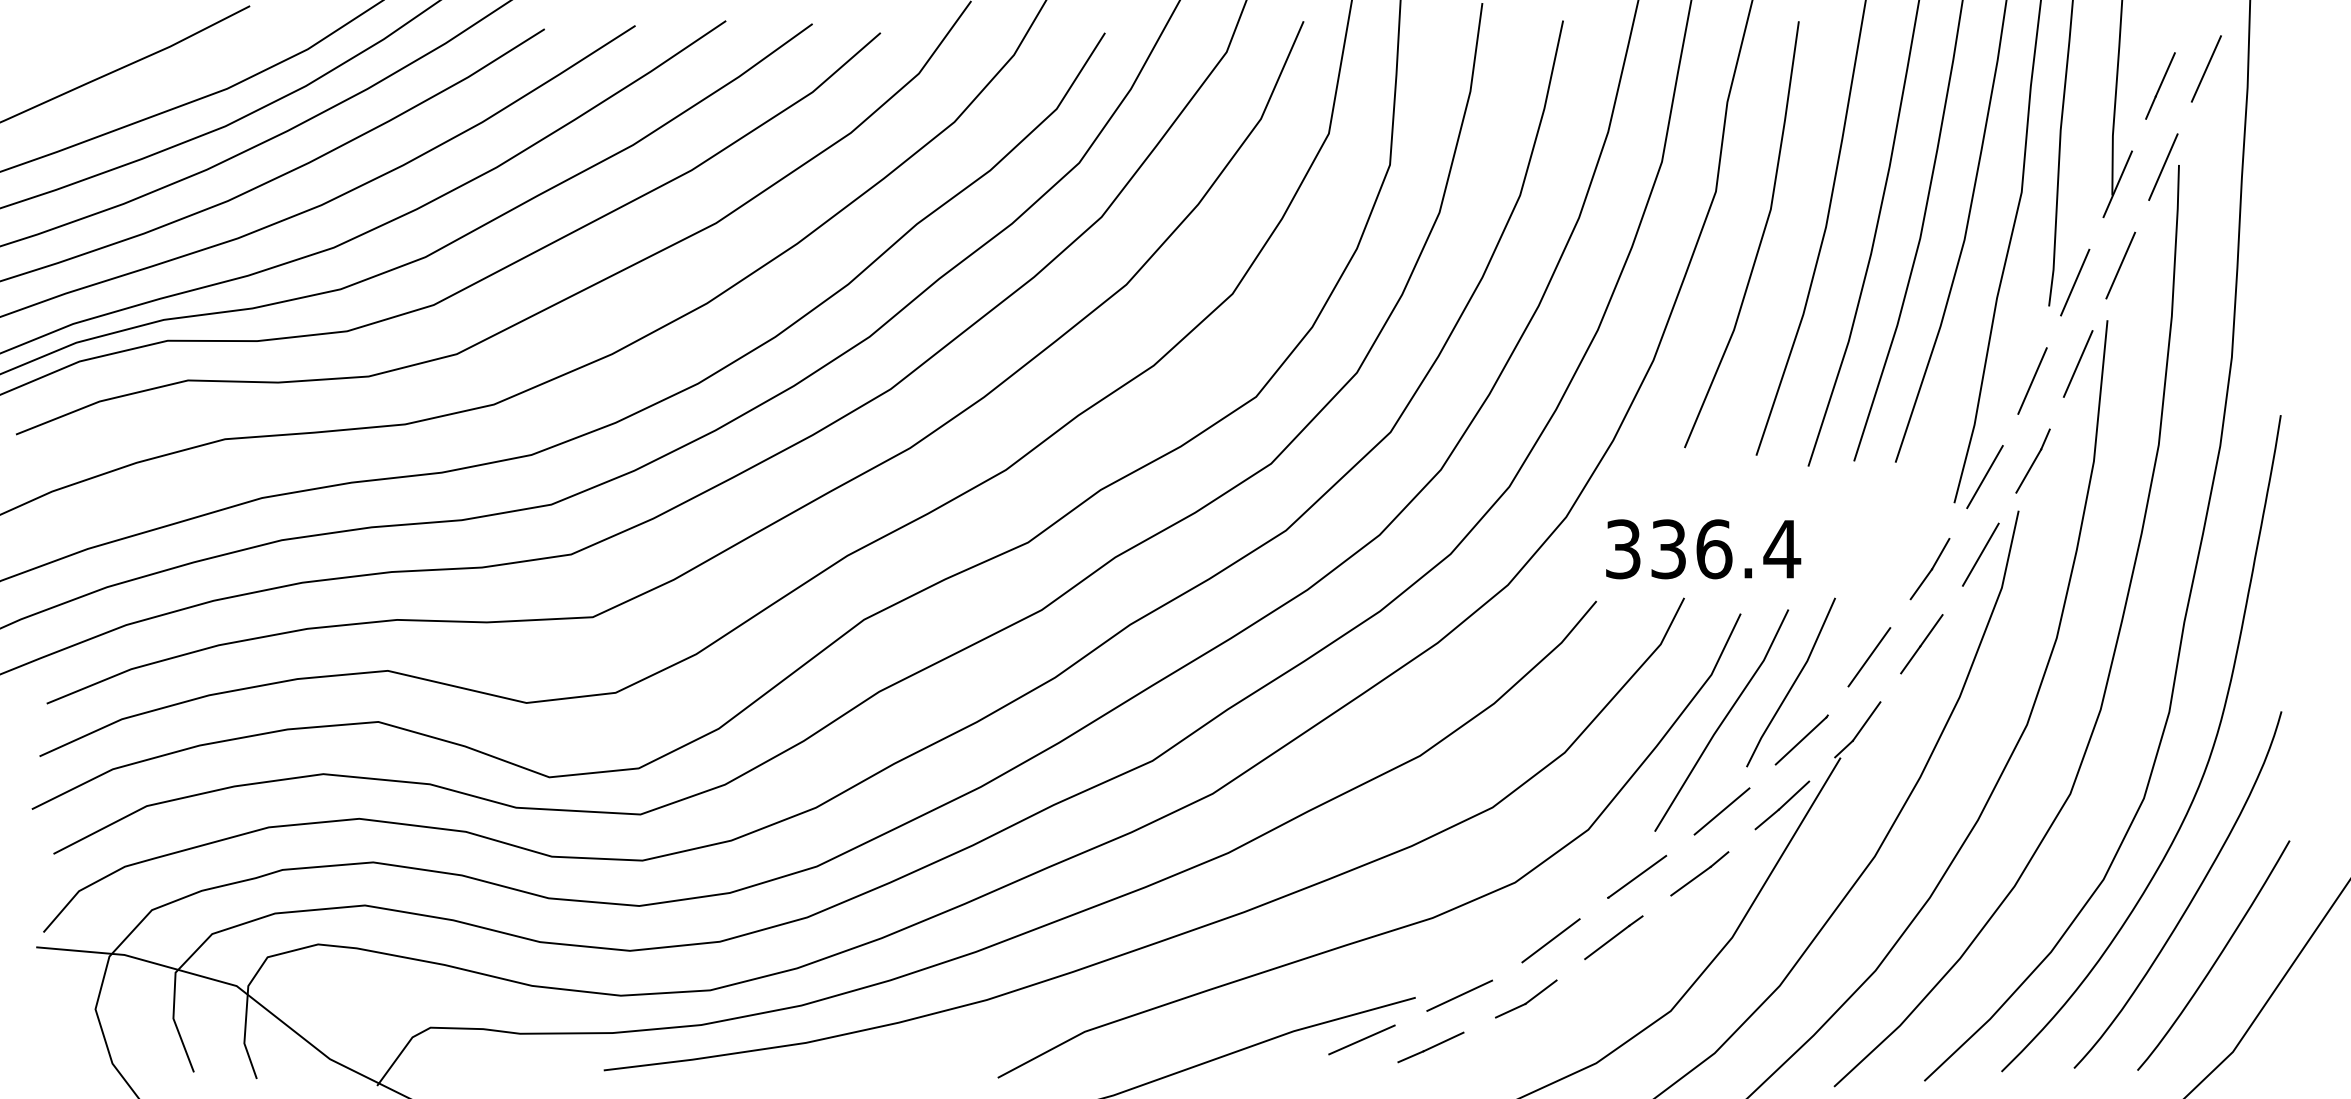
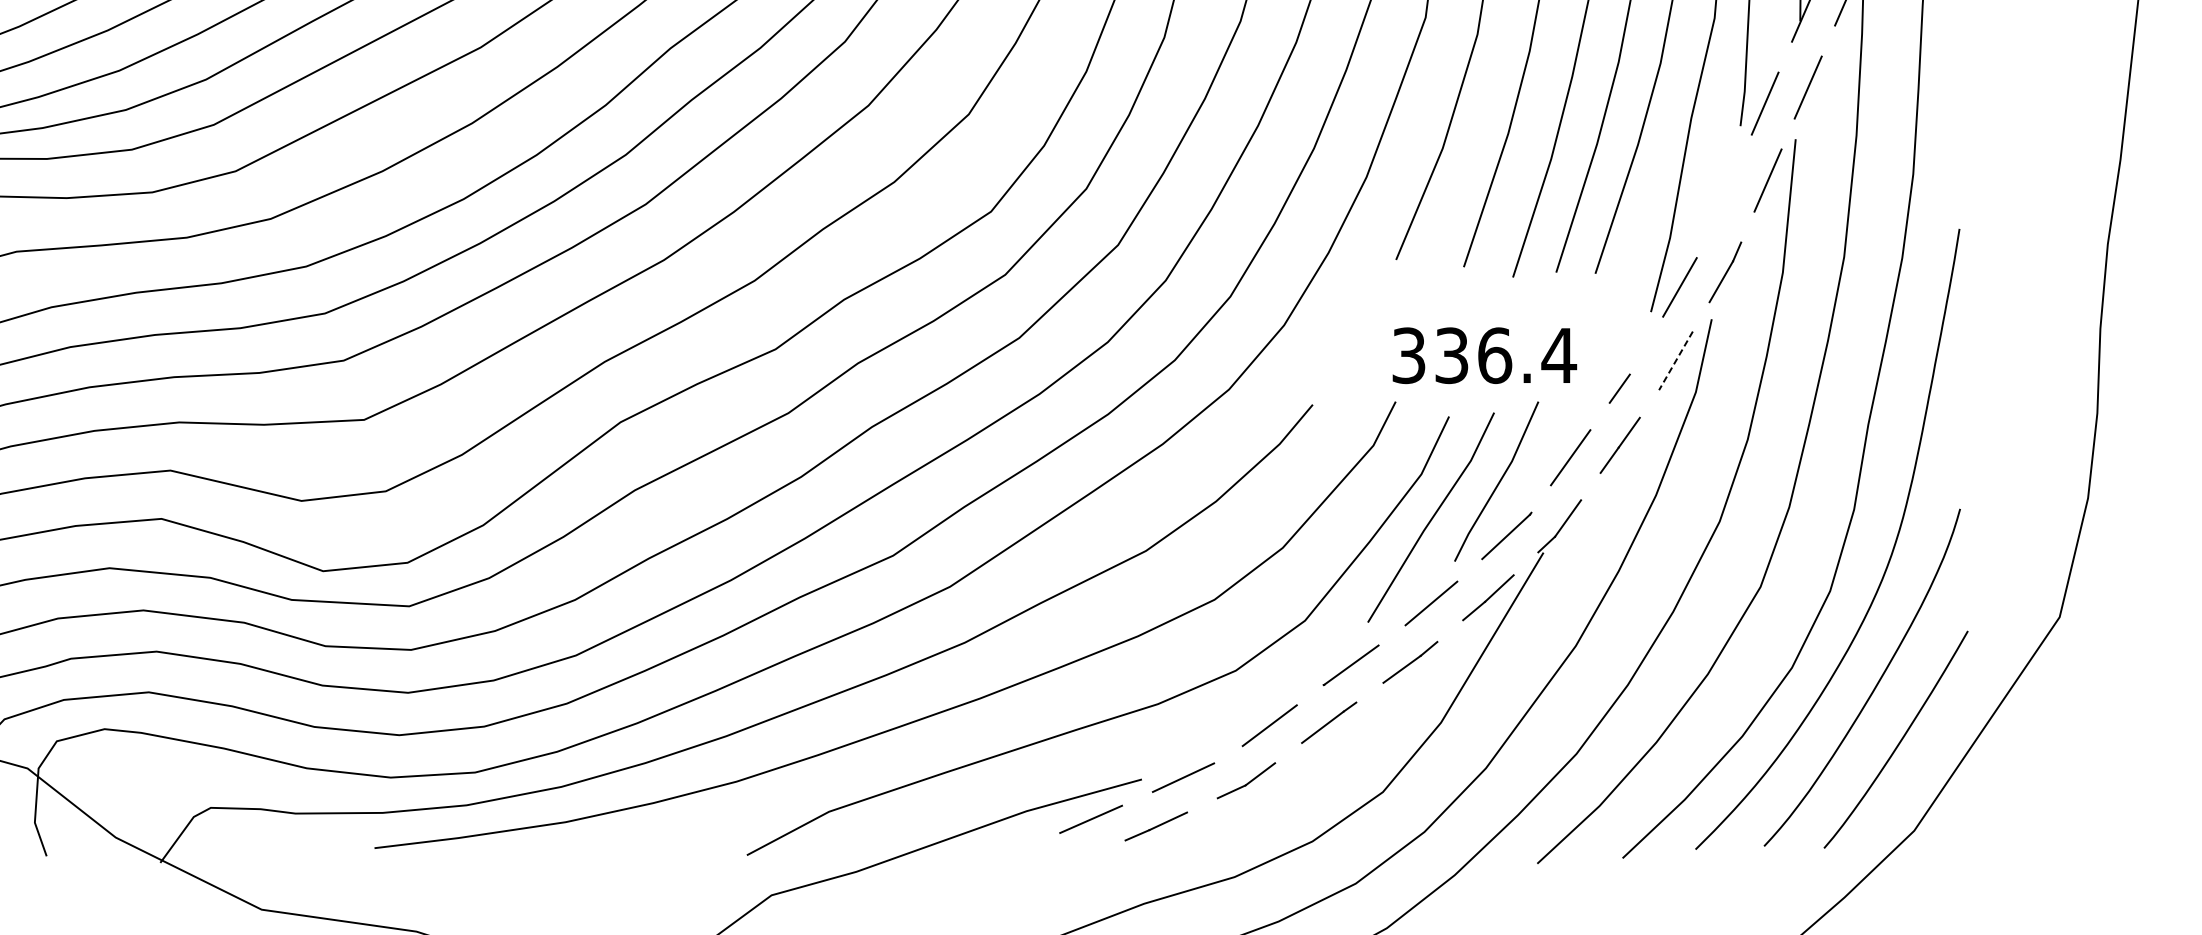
line: (2032, 380) -> (1724, 196), removed
text: (1703, 549) -> (1484, 355), moved
line: (1940, 553) -> (1637, 359), removed
line: (1980, 554) -> (1675, 360), solid -> dashed

